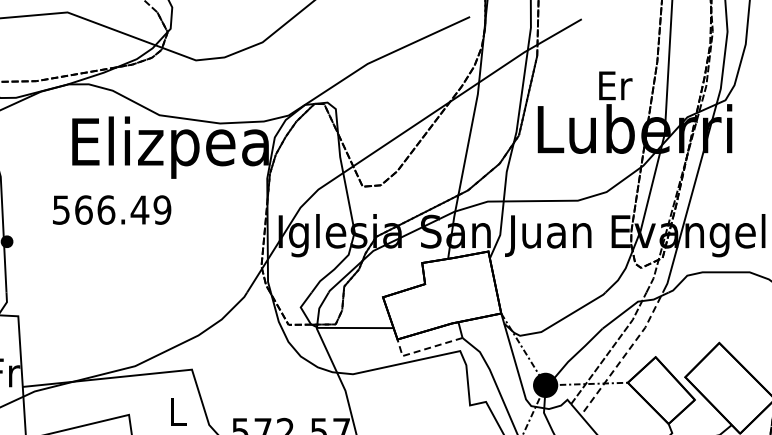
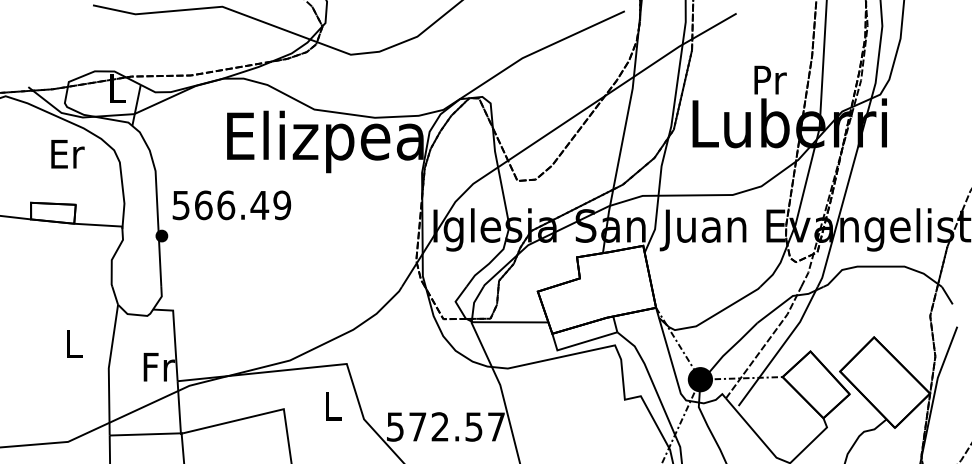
text: (615, 85) -> (770, 79), Er -> Pr
text: (111, 210) -> (231, 205), moved
line: (423, 350) -> (578, 344), dashed -> solid
line: (626, 353) -> (781, 347), dashed -> solid

